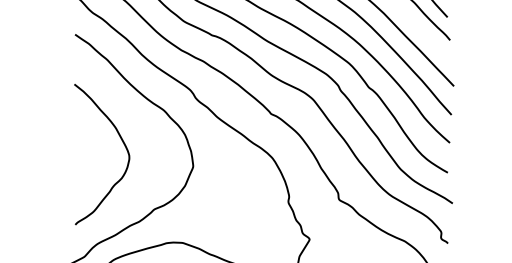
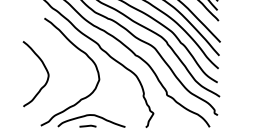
curve: (120, 142) -> (44, 68), moved

